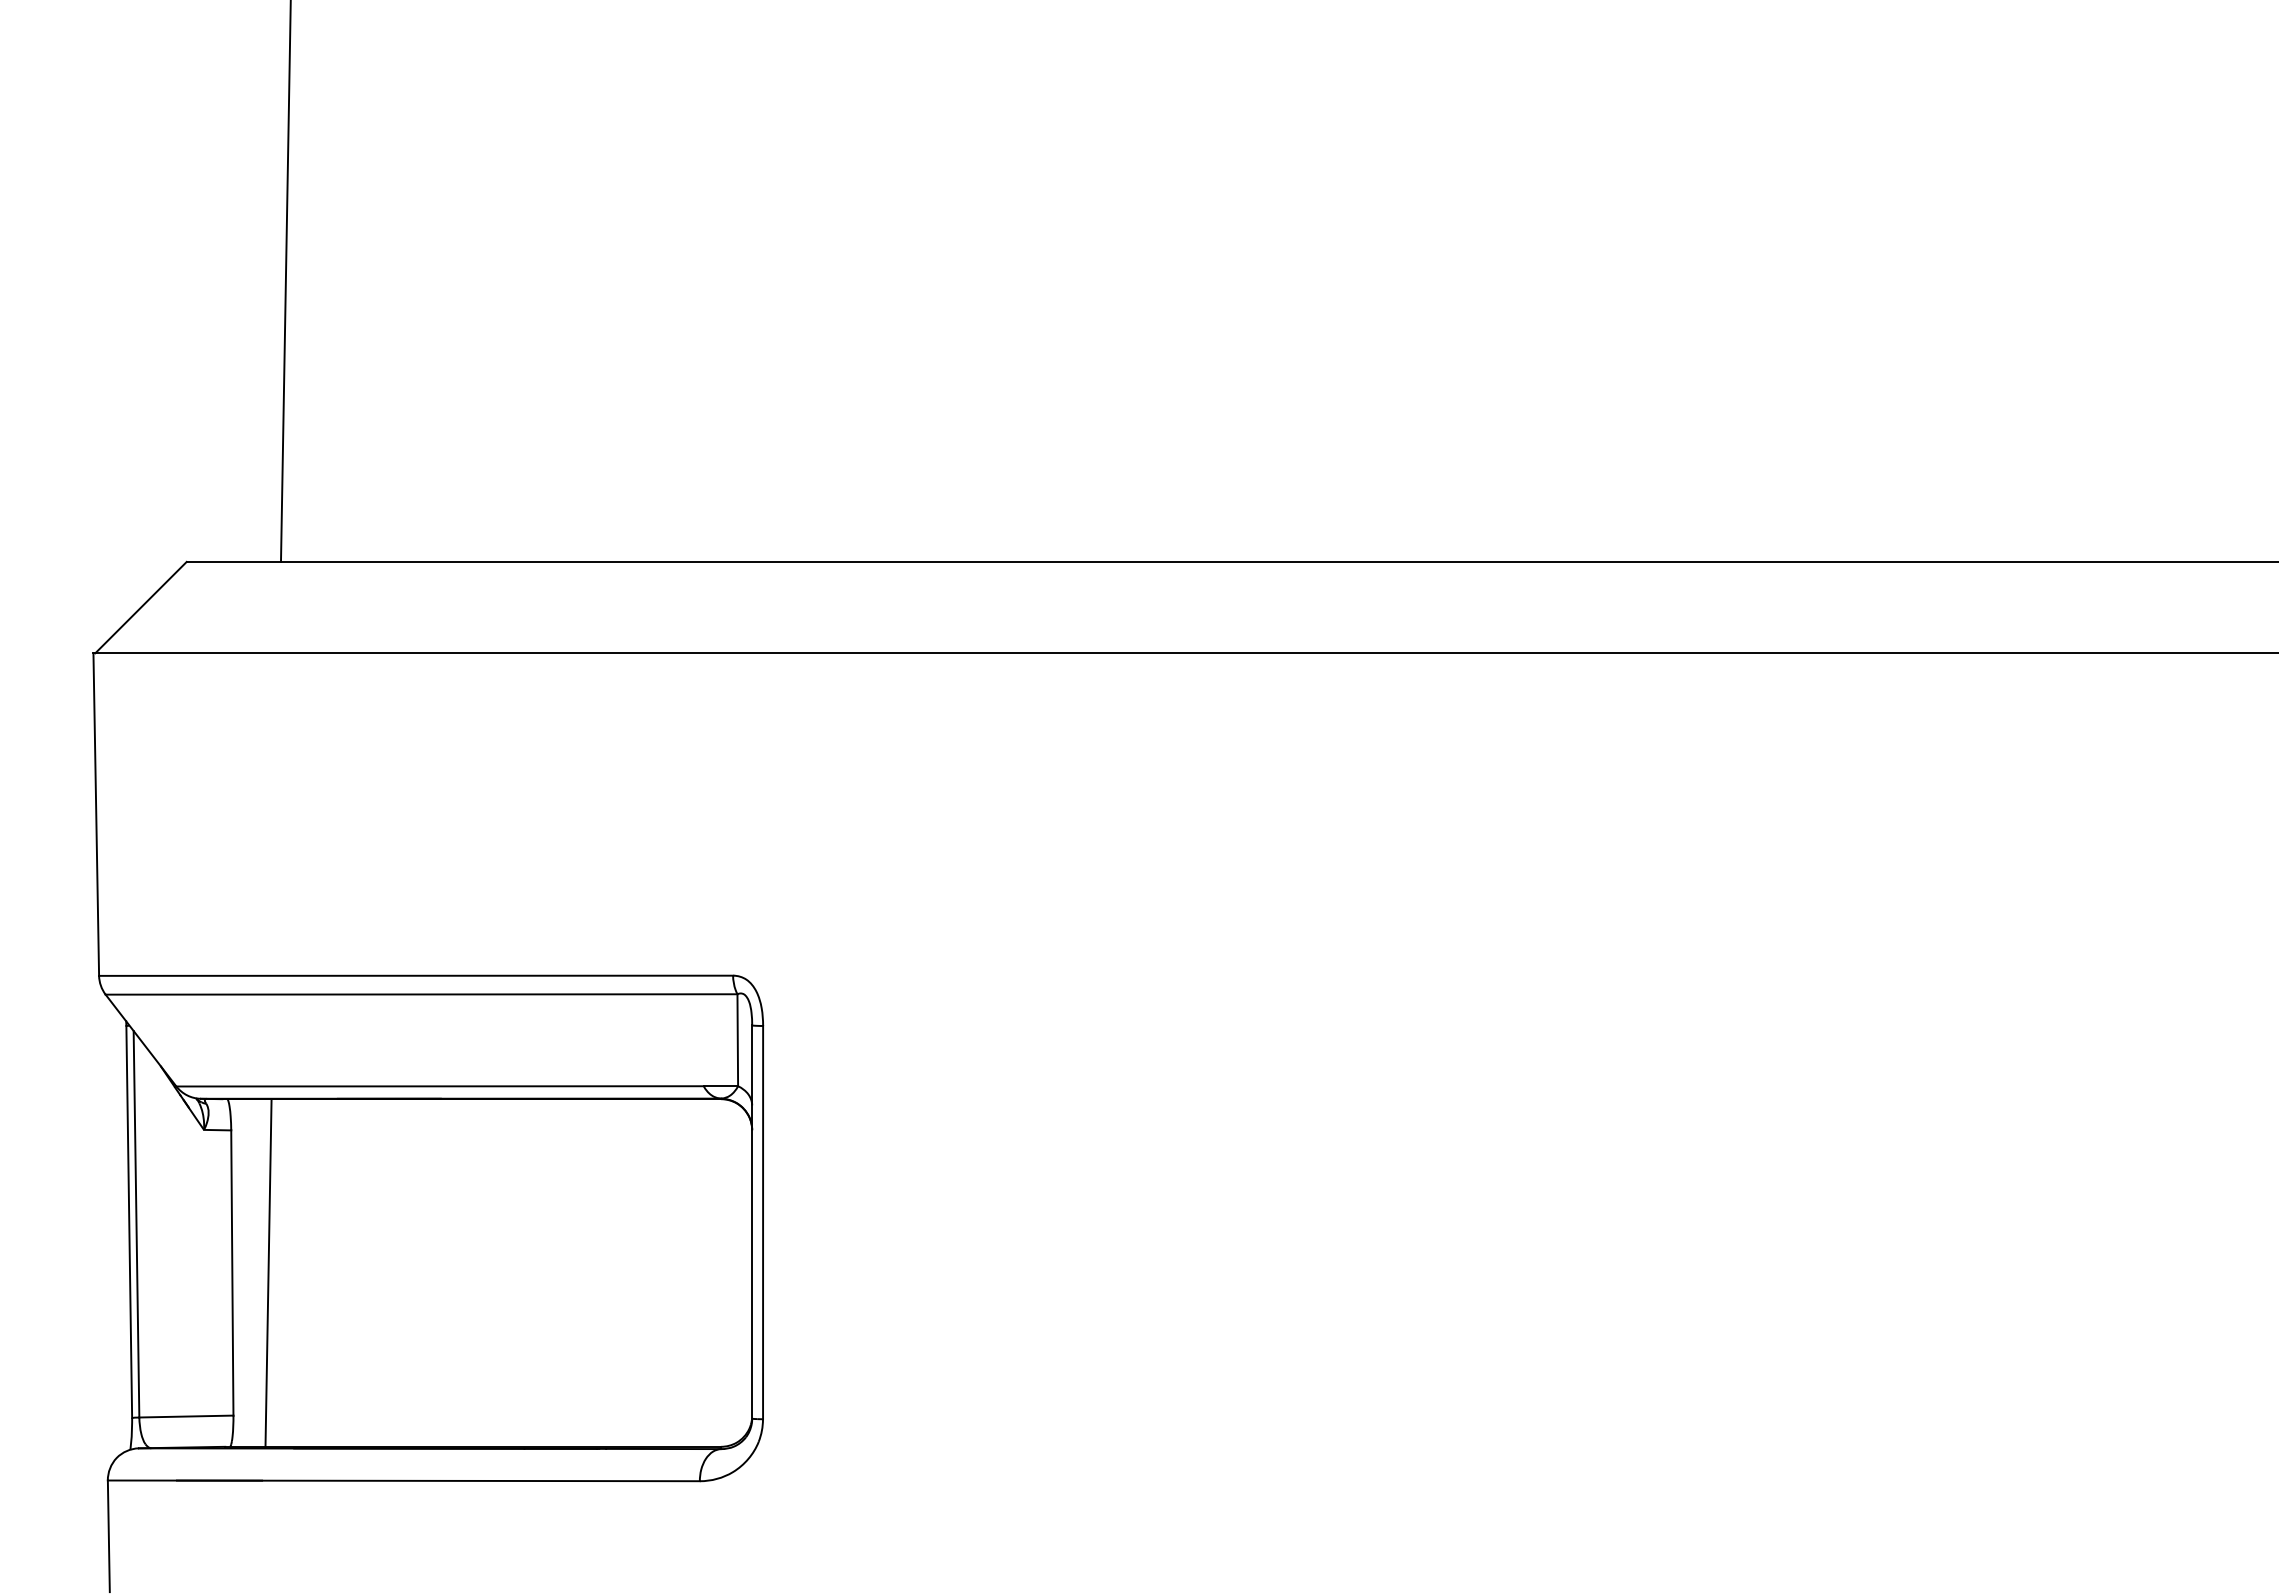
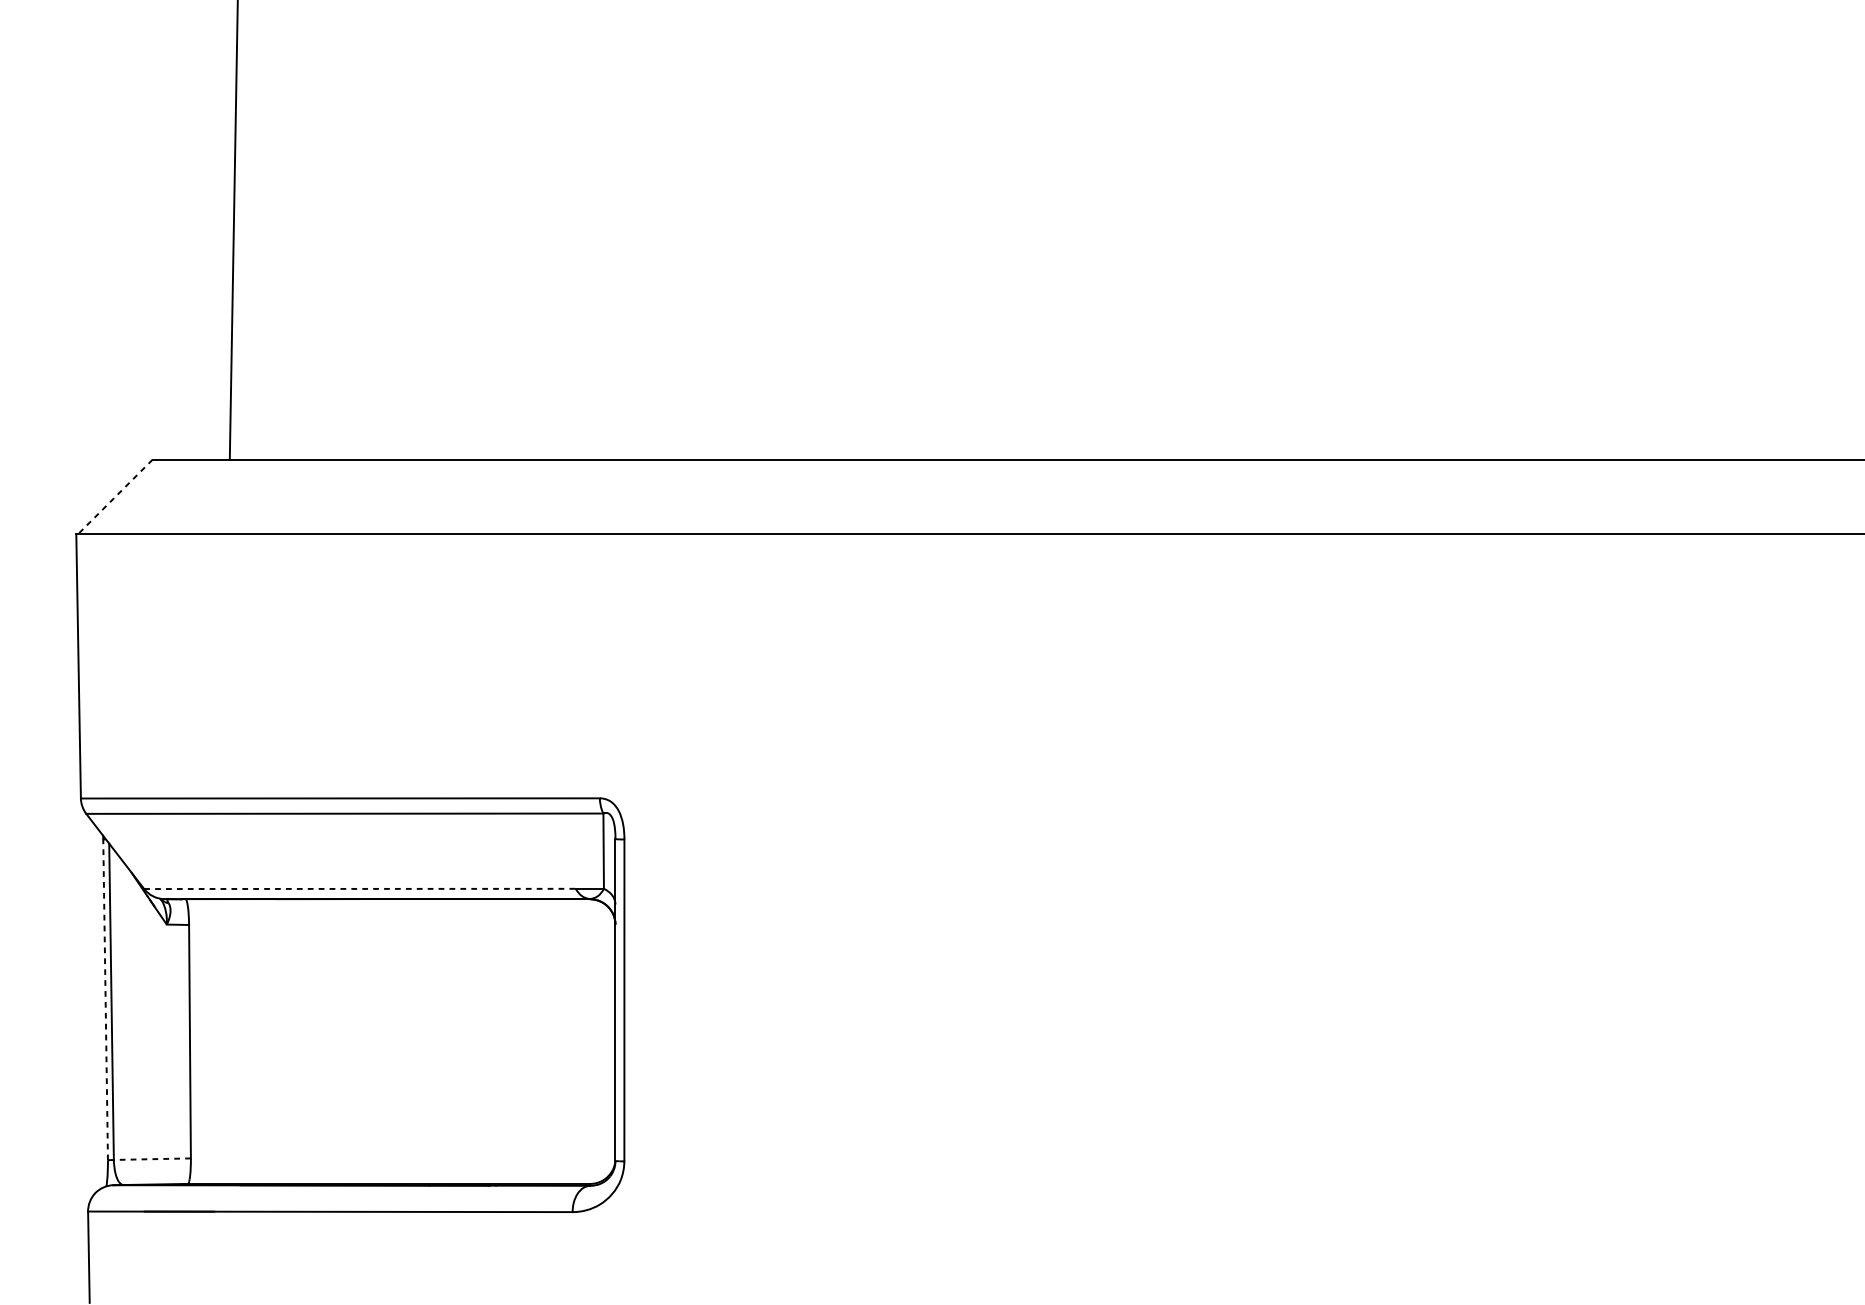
line: (141, 607) -> (115, 496), solid -> dashed
line: (440, 1086) -> (360, 889), solid -> dashed
line: (129, 1221) -> (105, 999), solid -> dashed
line: (268, 1272) -> (219, 1041), removed
line: (185, 1416) -> (151, 1159), solid -> dashed

